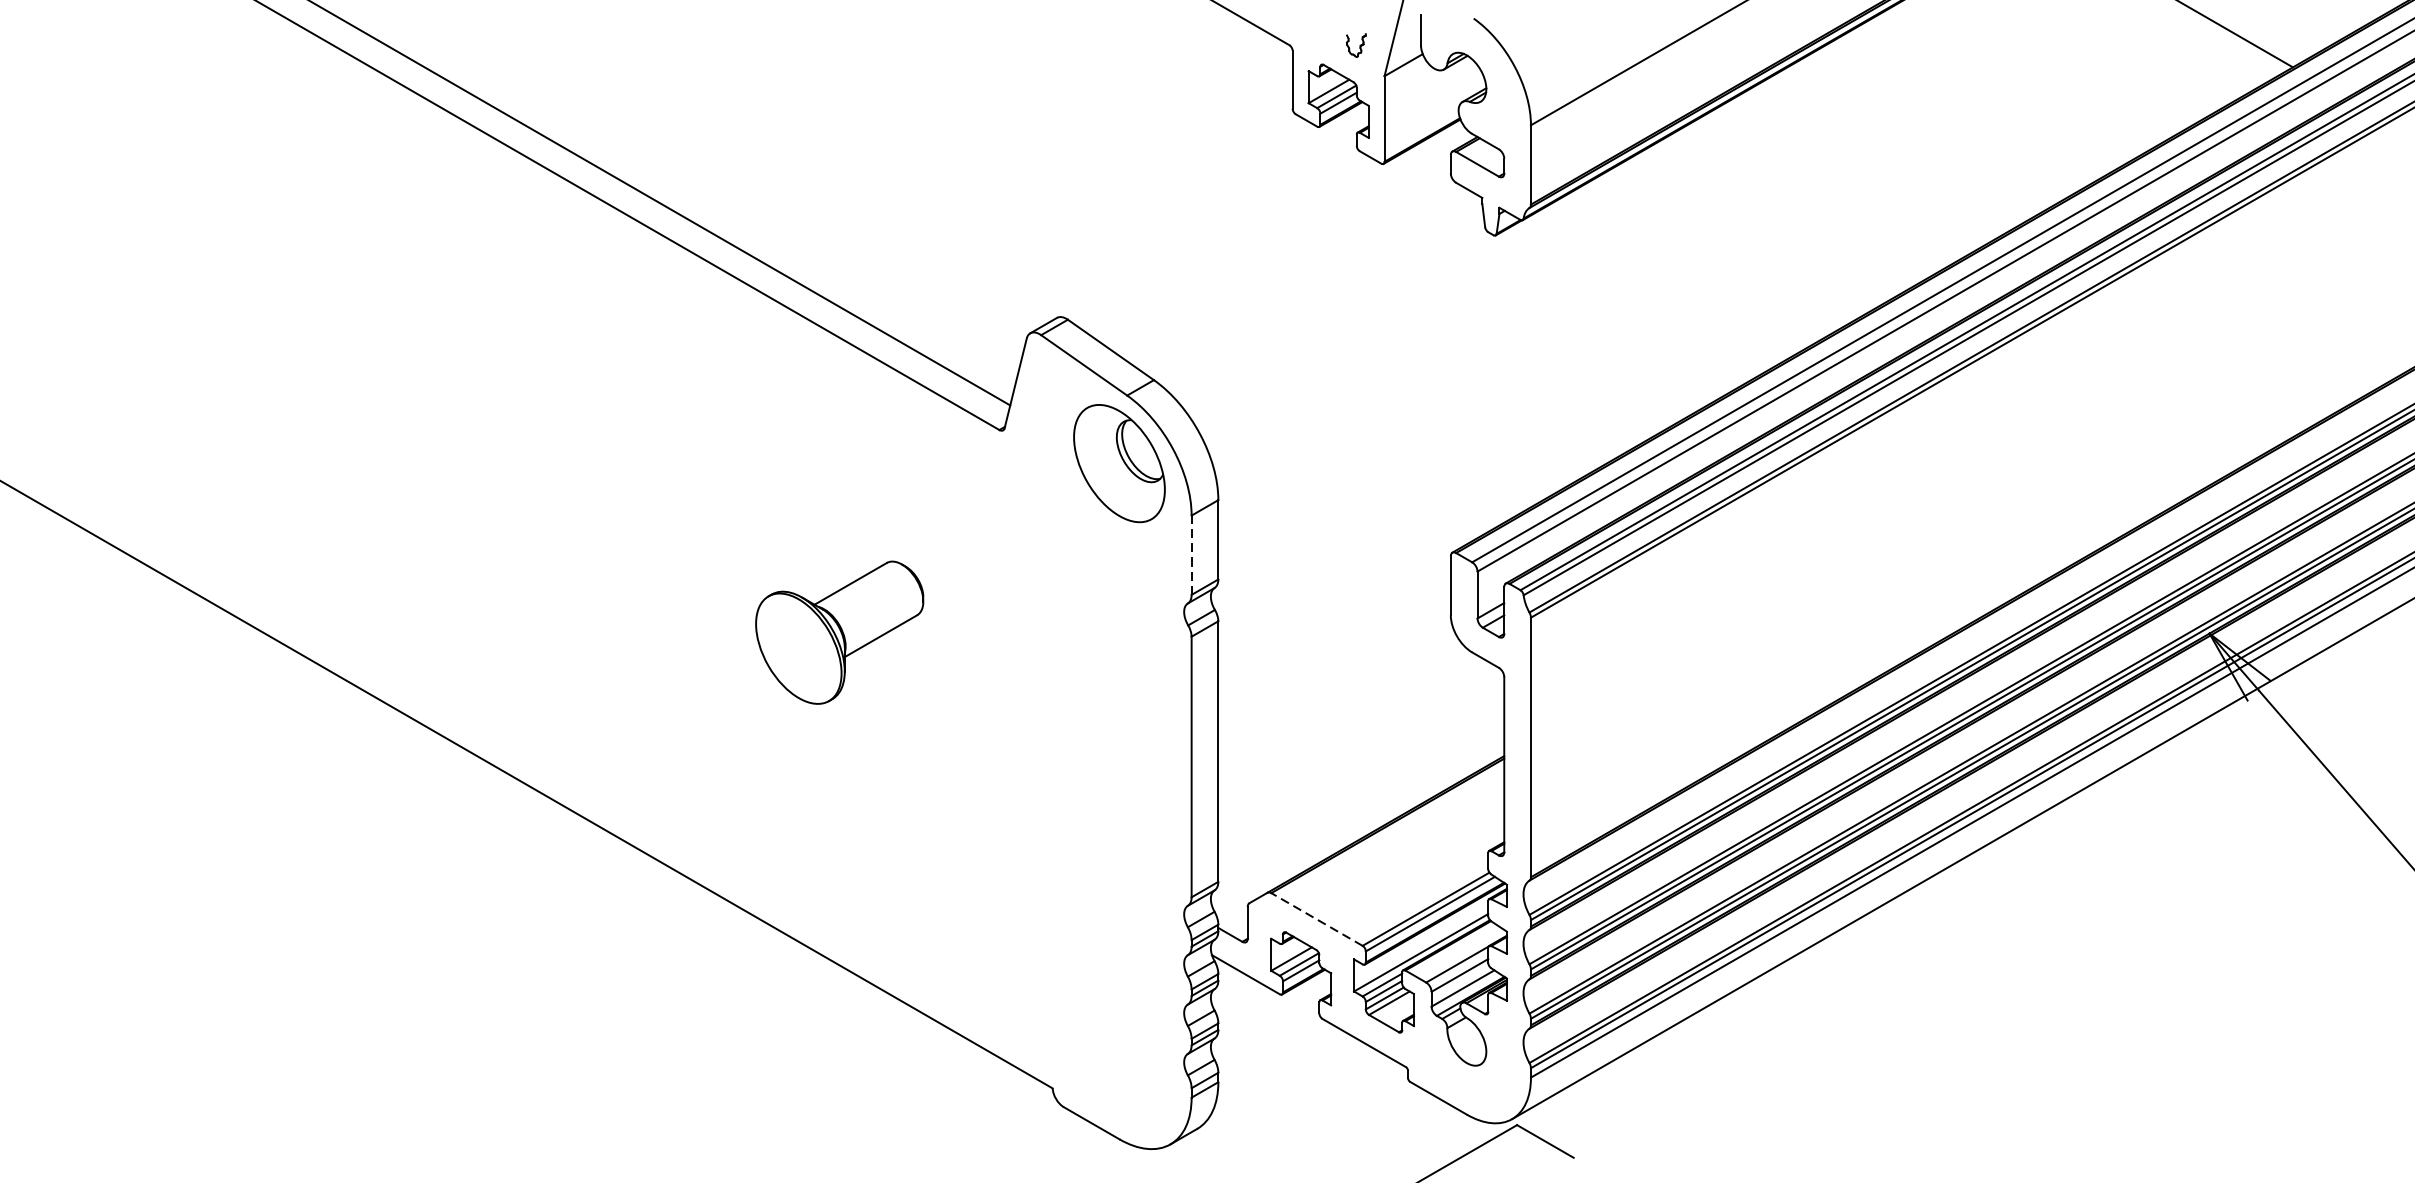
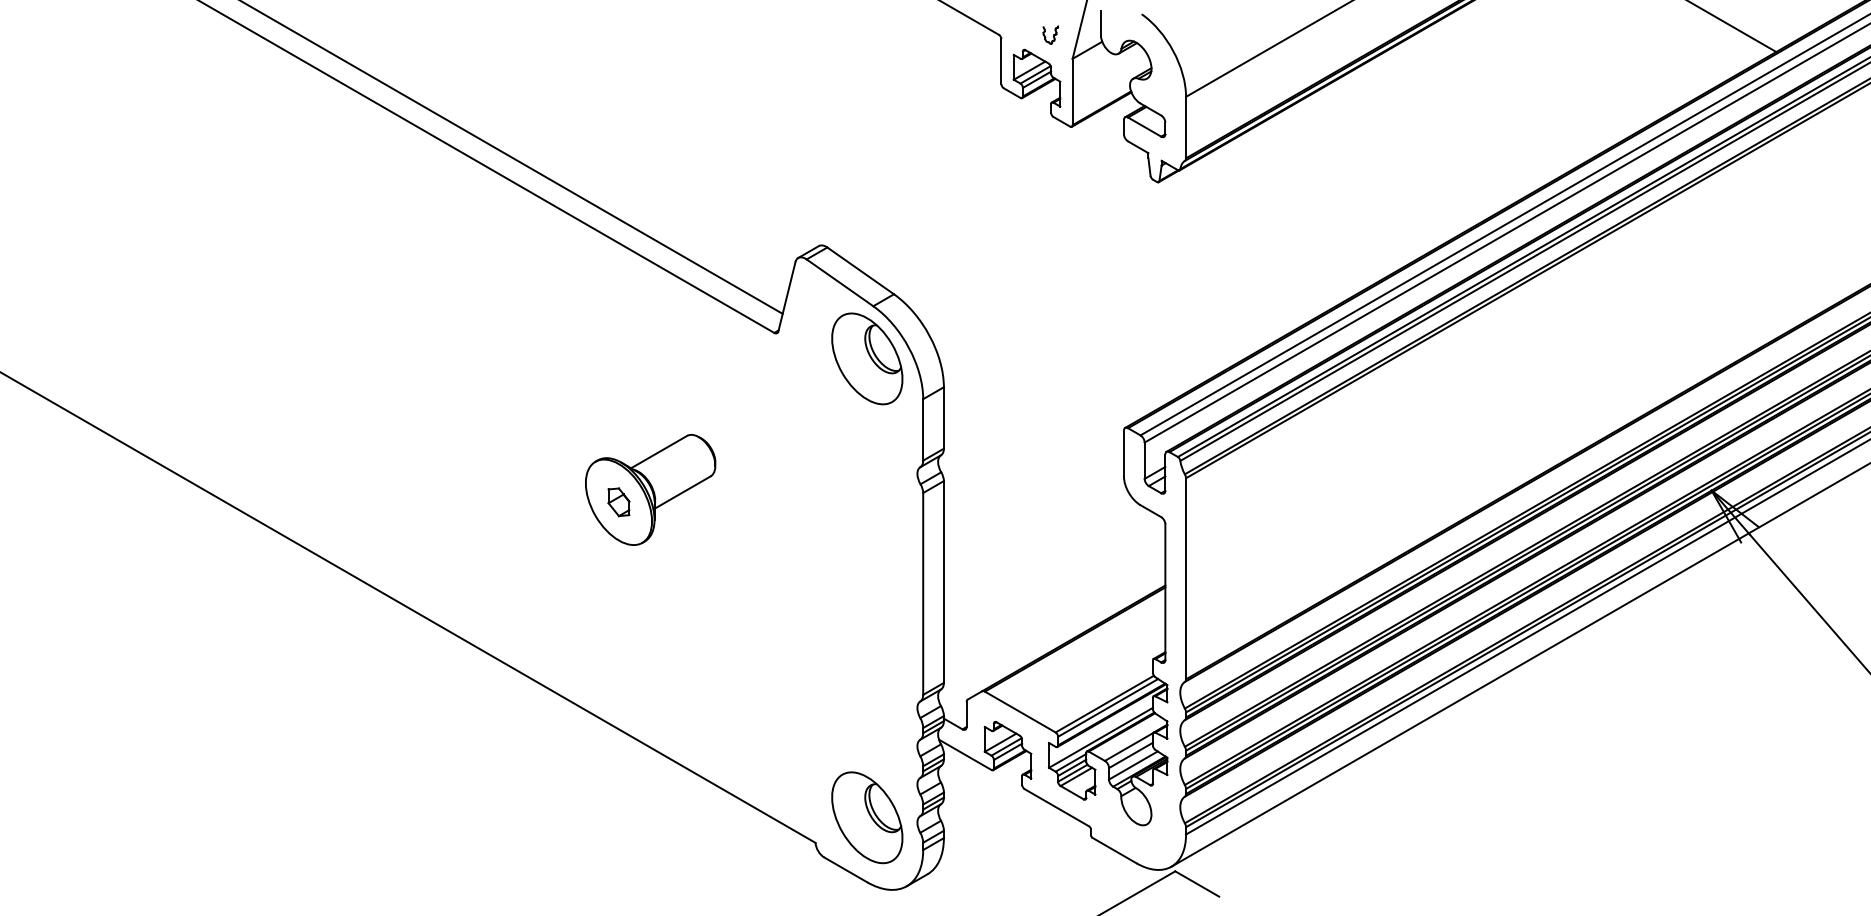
line: (1192, 554) -> (923, 429), dashed -> solid
part: (798, 648) -> (618, 502), added
line: (1317, 920) -> (1020, 712), dashed -> solid
part: (1119, 1055) -> (867, 817), added

